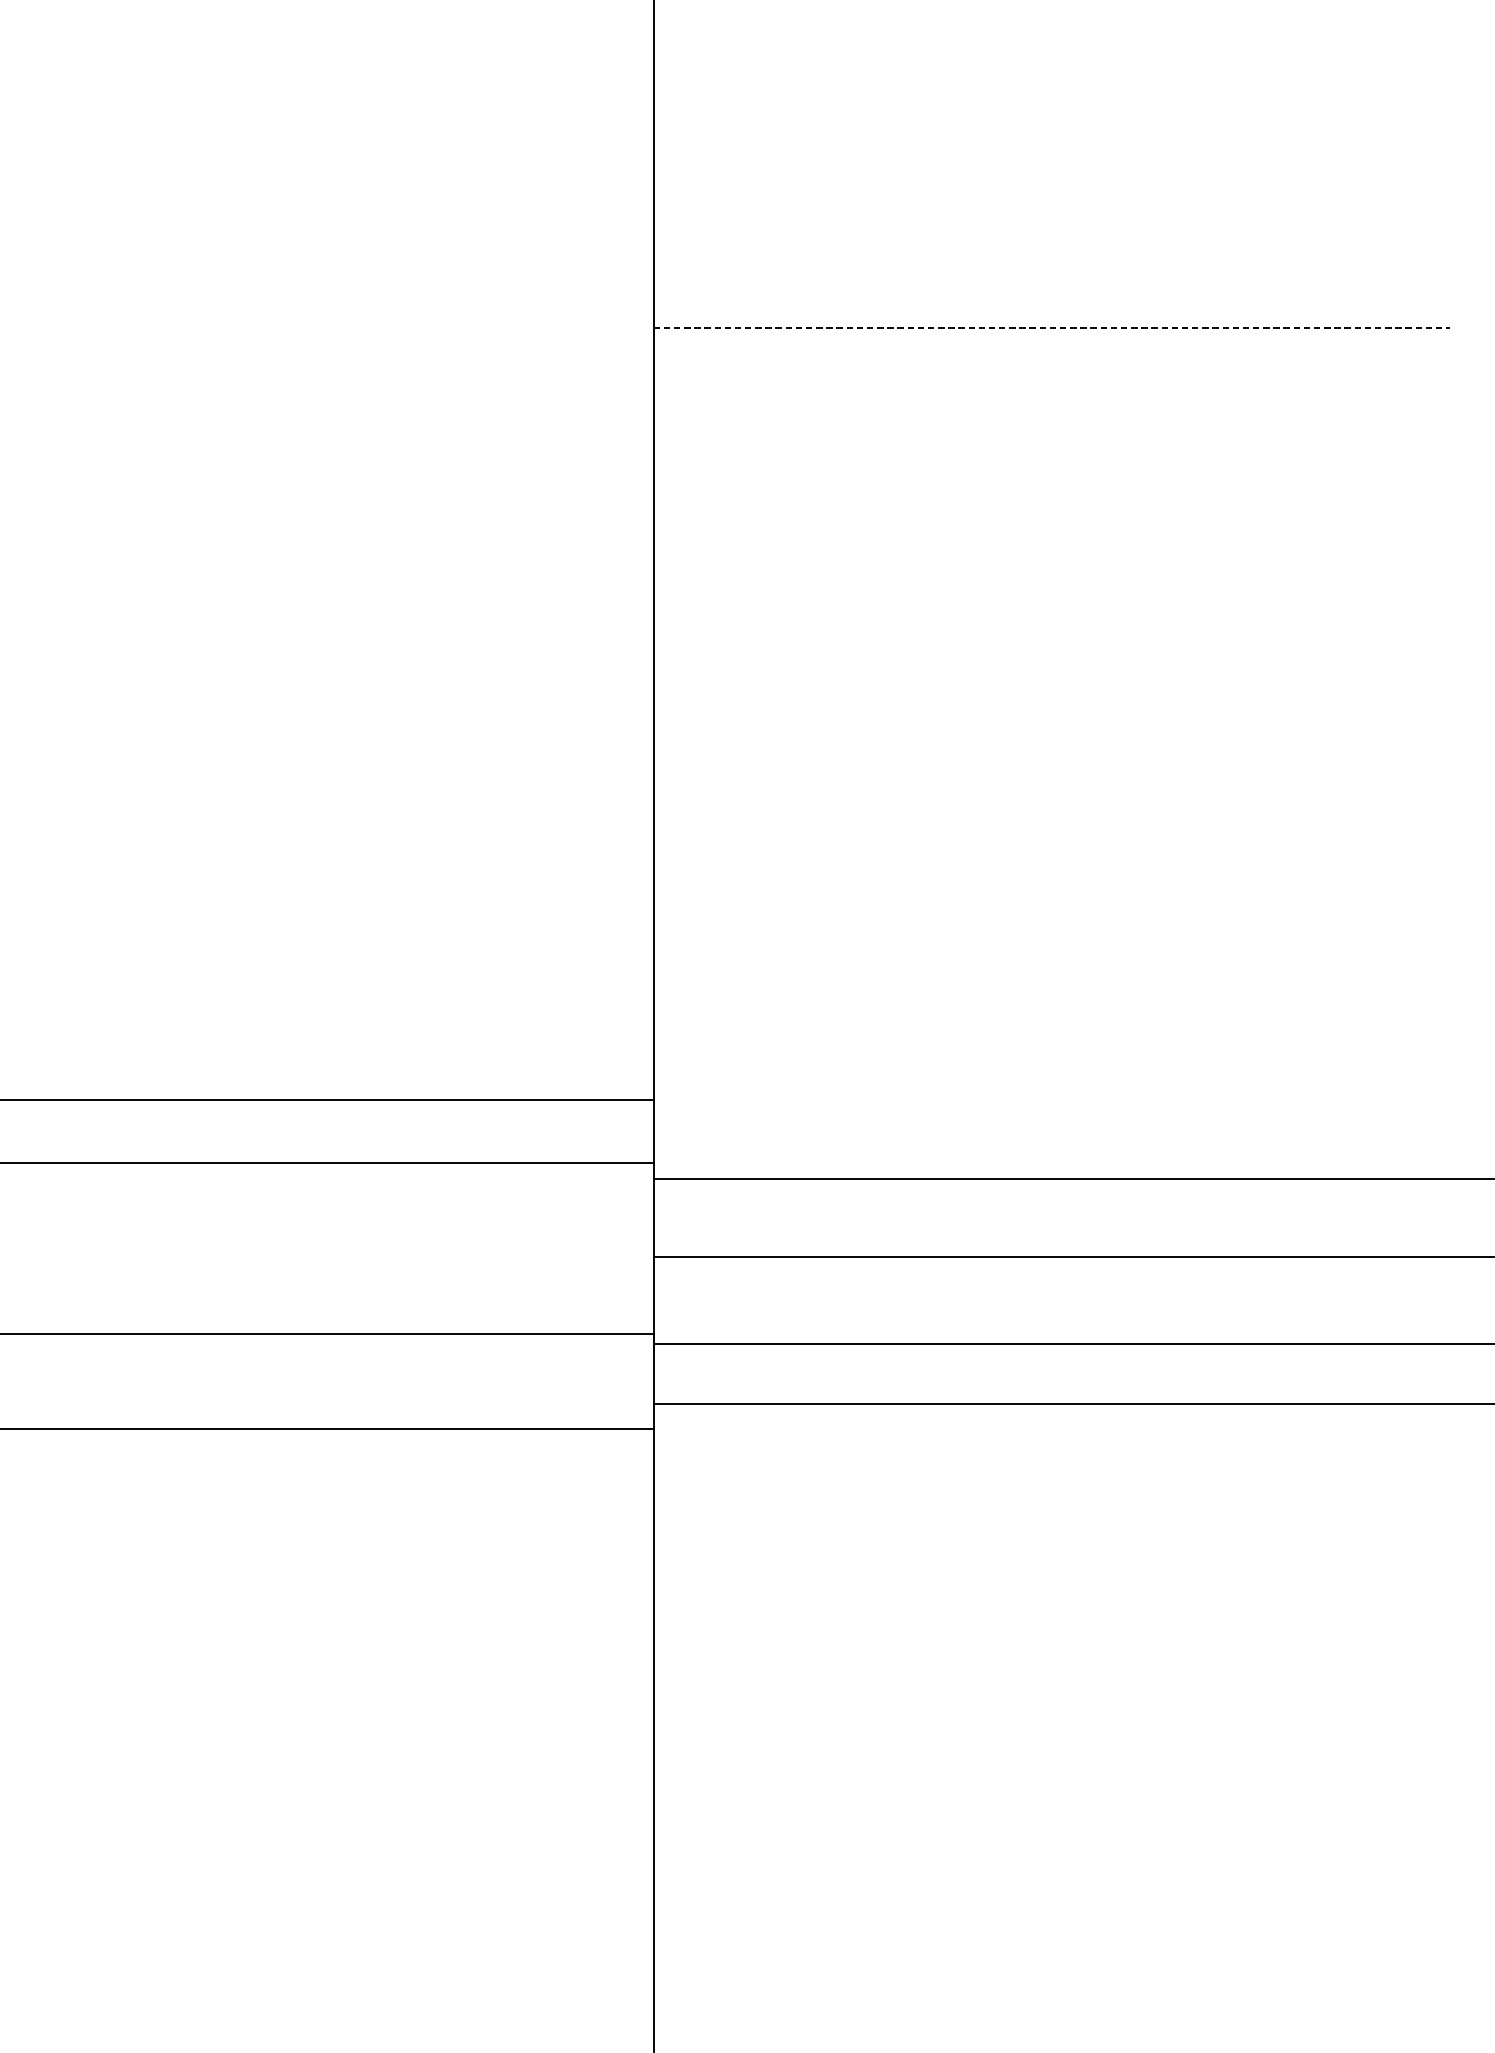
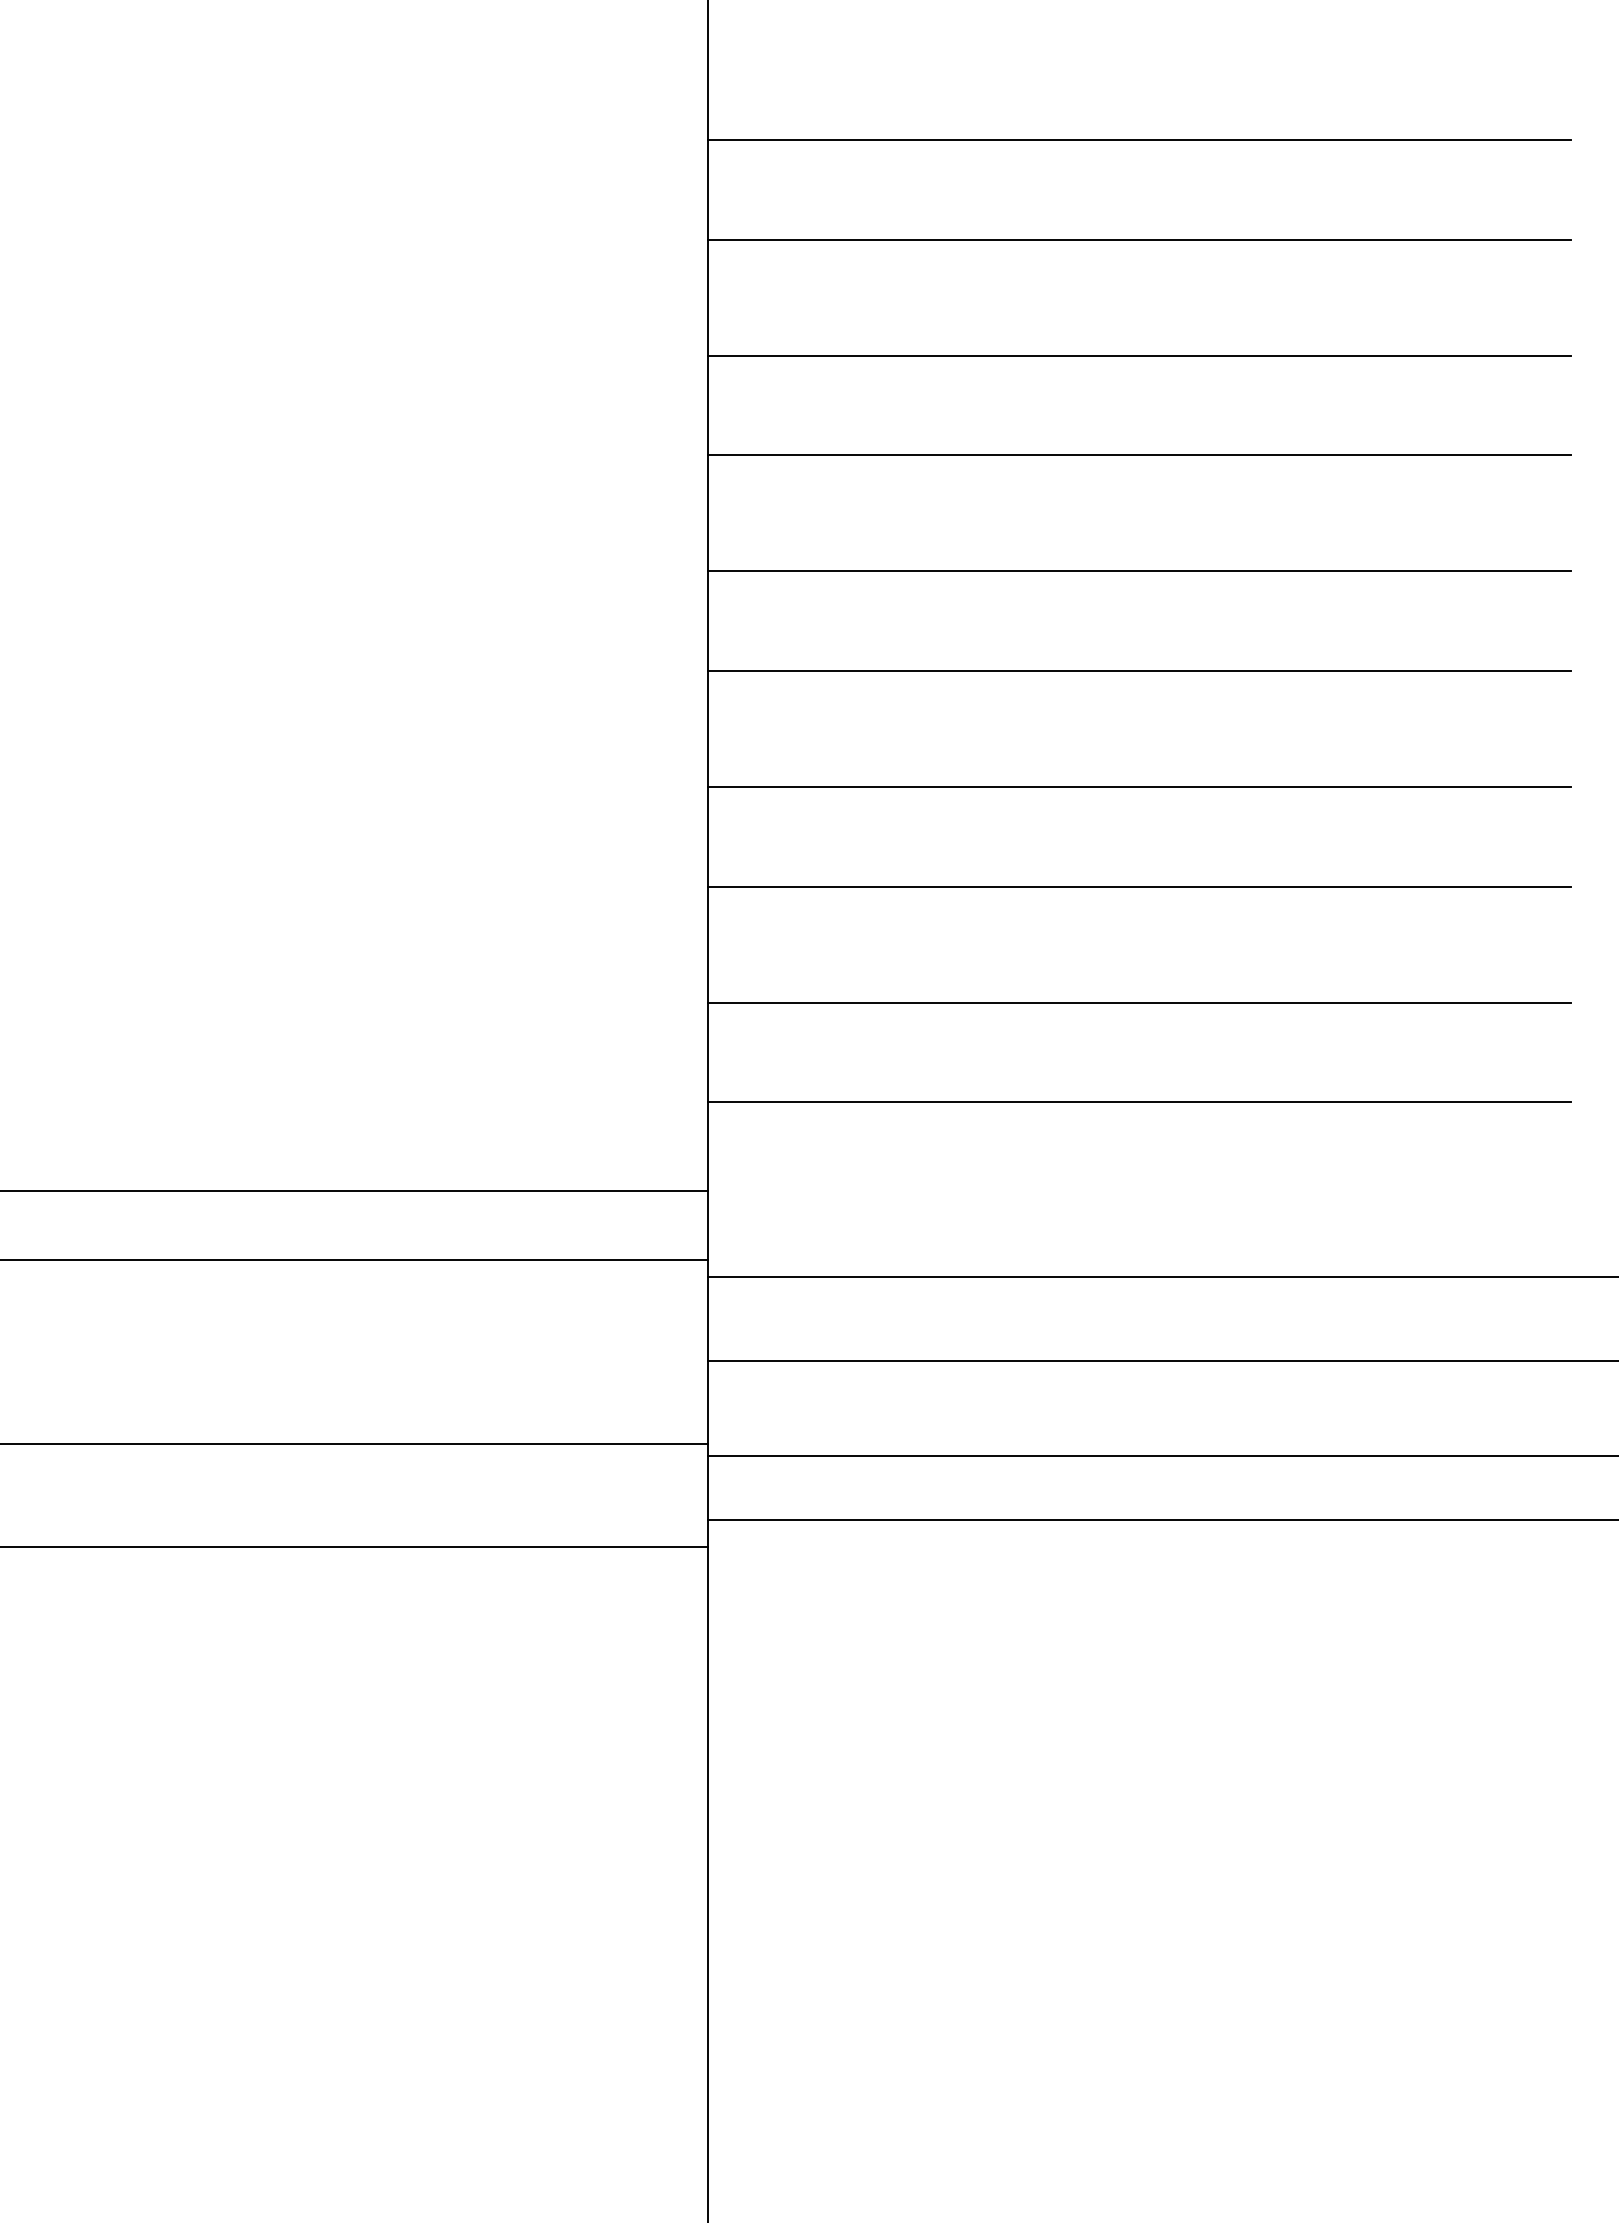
line: (1051, 129) -> (1138, 140), added
line: (1051, 221) -> (1138, 239), added
line: (1052, 328) -> (1139, 355), dashed -> solid
line: (1051, 420) -> (1138, 455), added
line: (1051, 527) -> (1138, 571), added
line: (1051, 619) -> (1138, 670), added
line: (1051, 727) -> (1138, 787), added
line: (1051, 818) -> (1138, 886), added
line: (1051, 925) -> (1138, 1002), added
line: (1051, 1018) -> (1138, 1102), added

